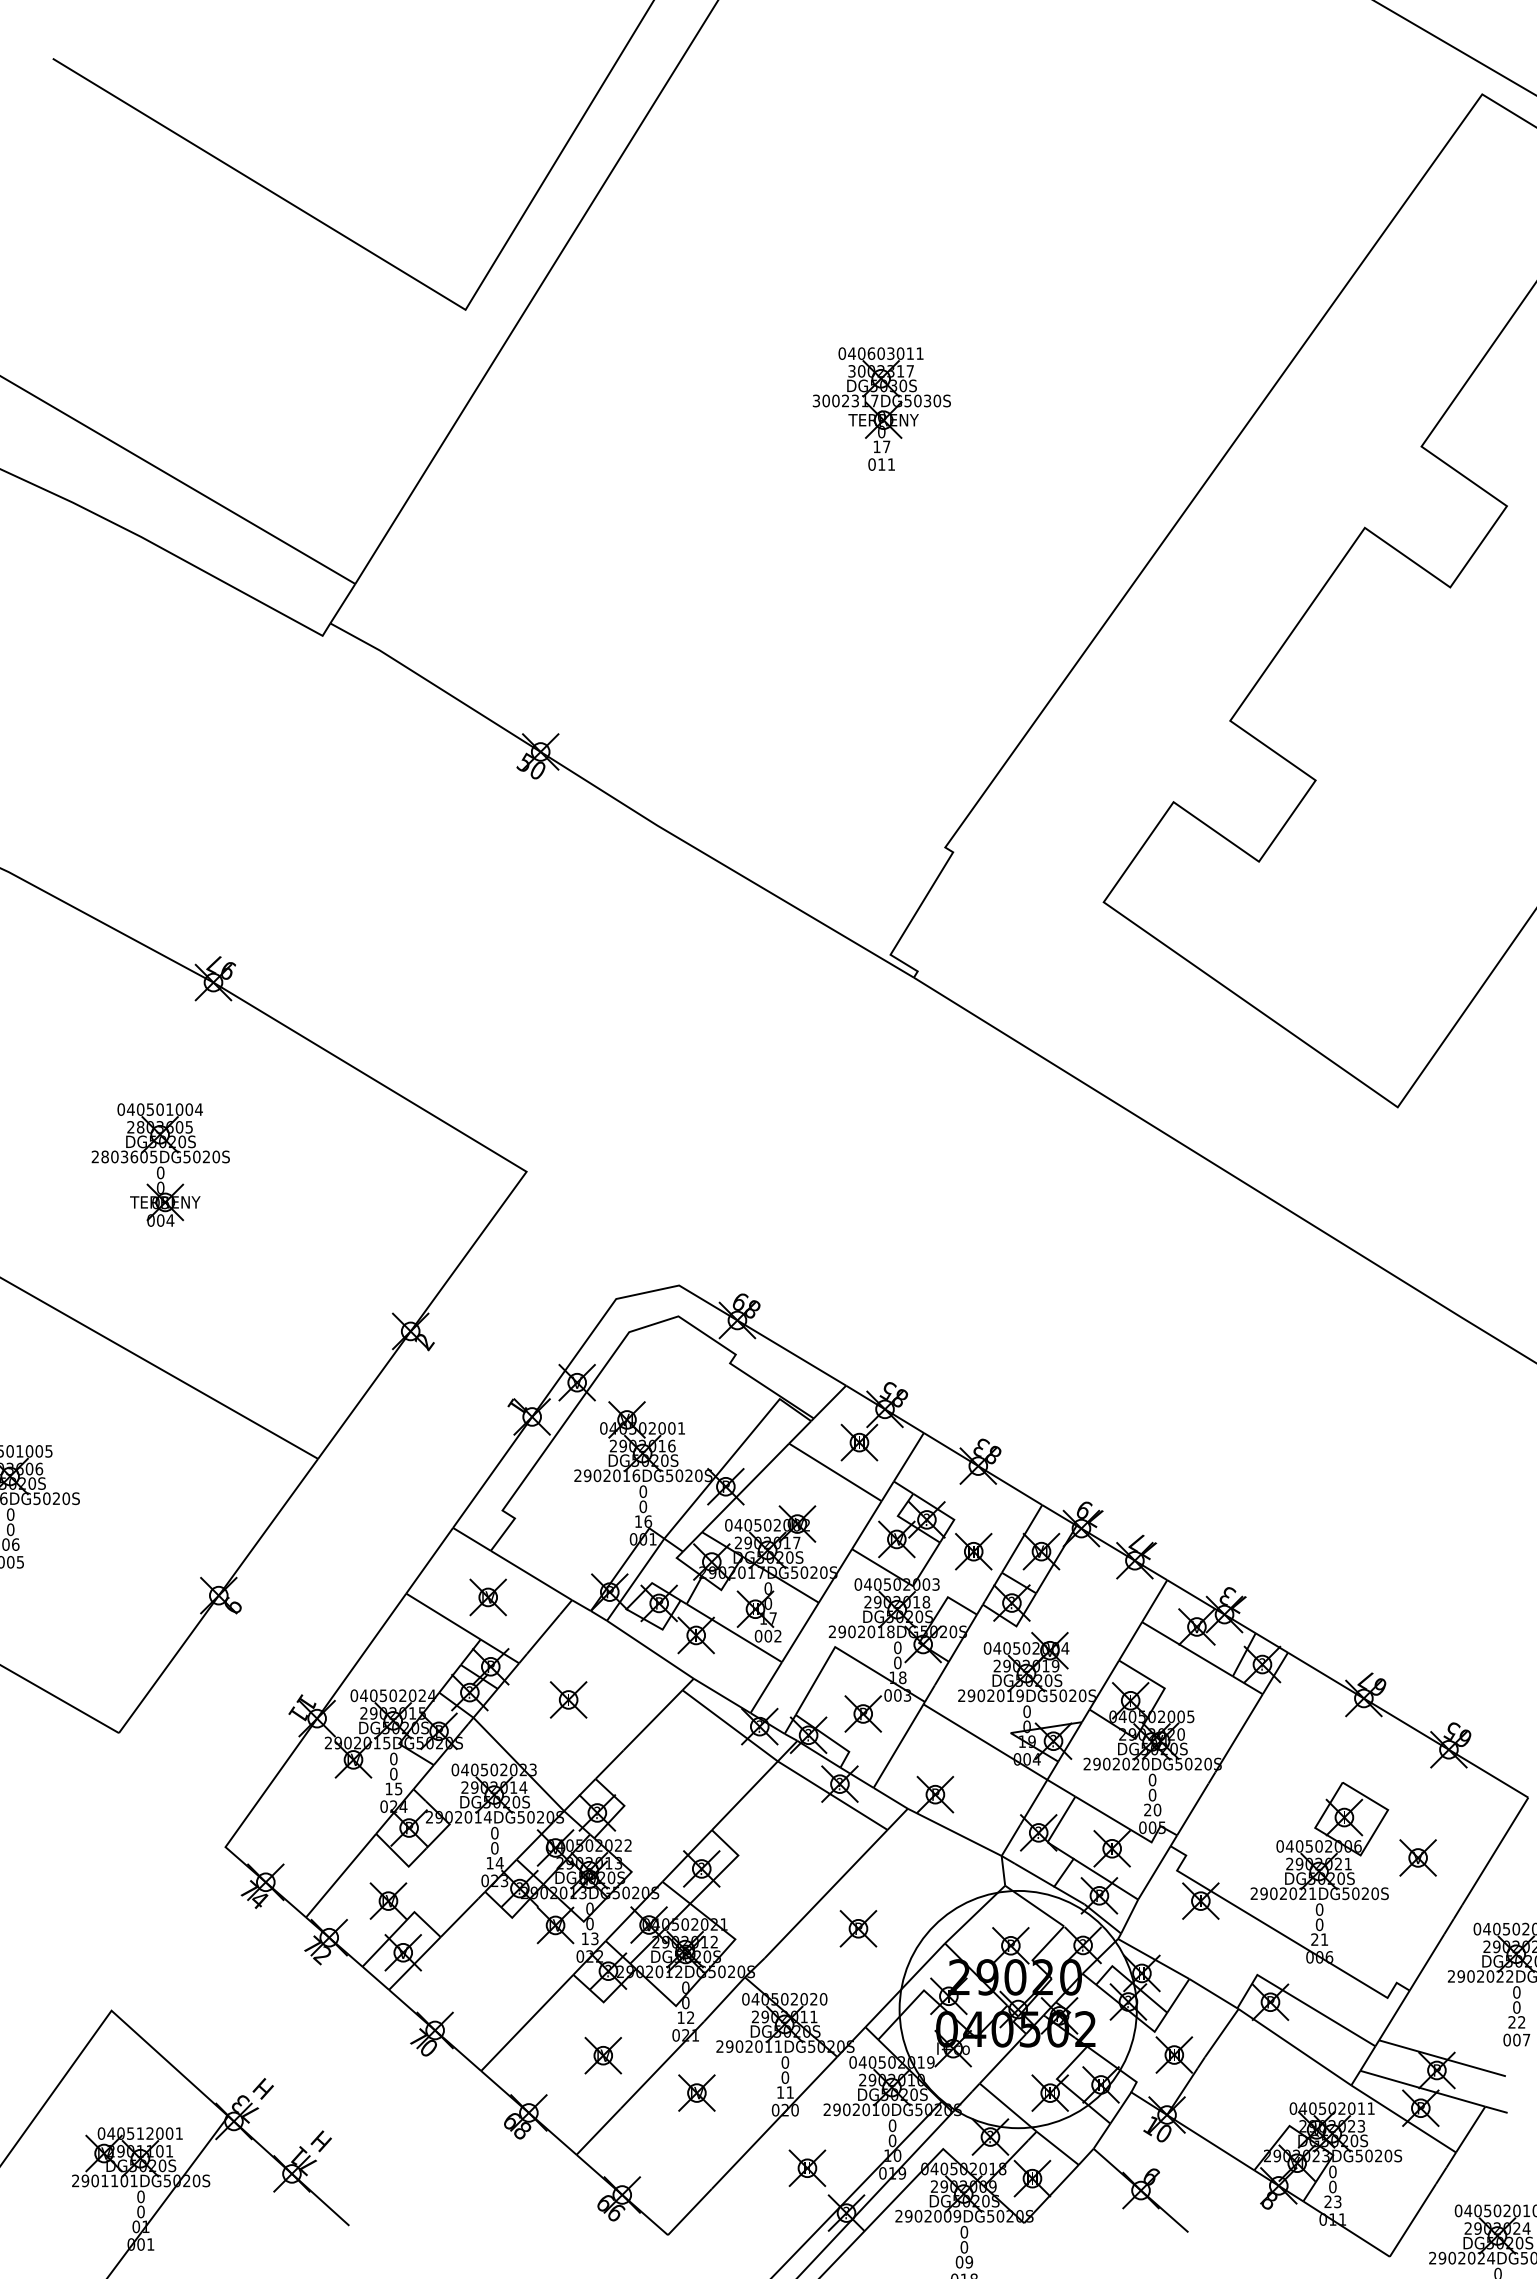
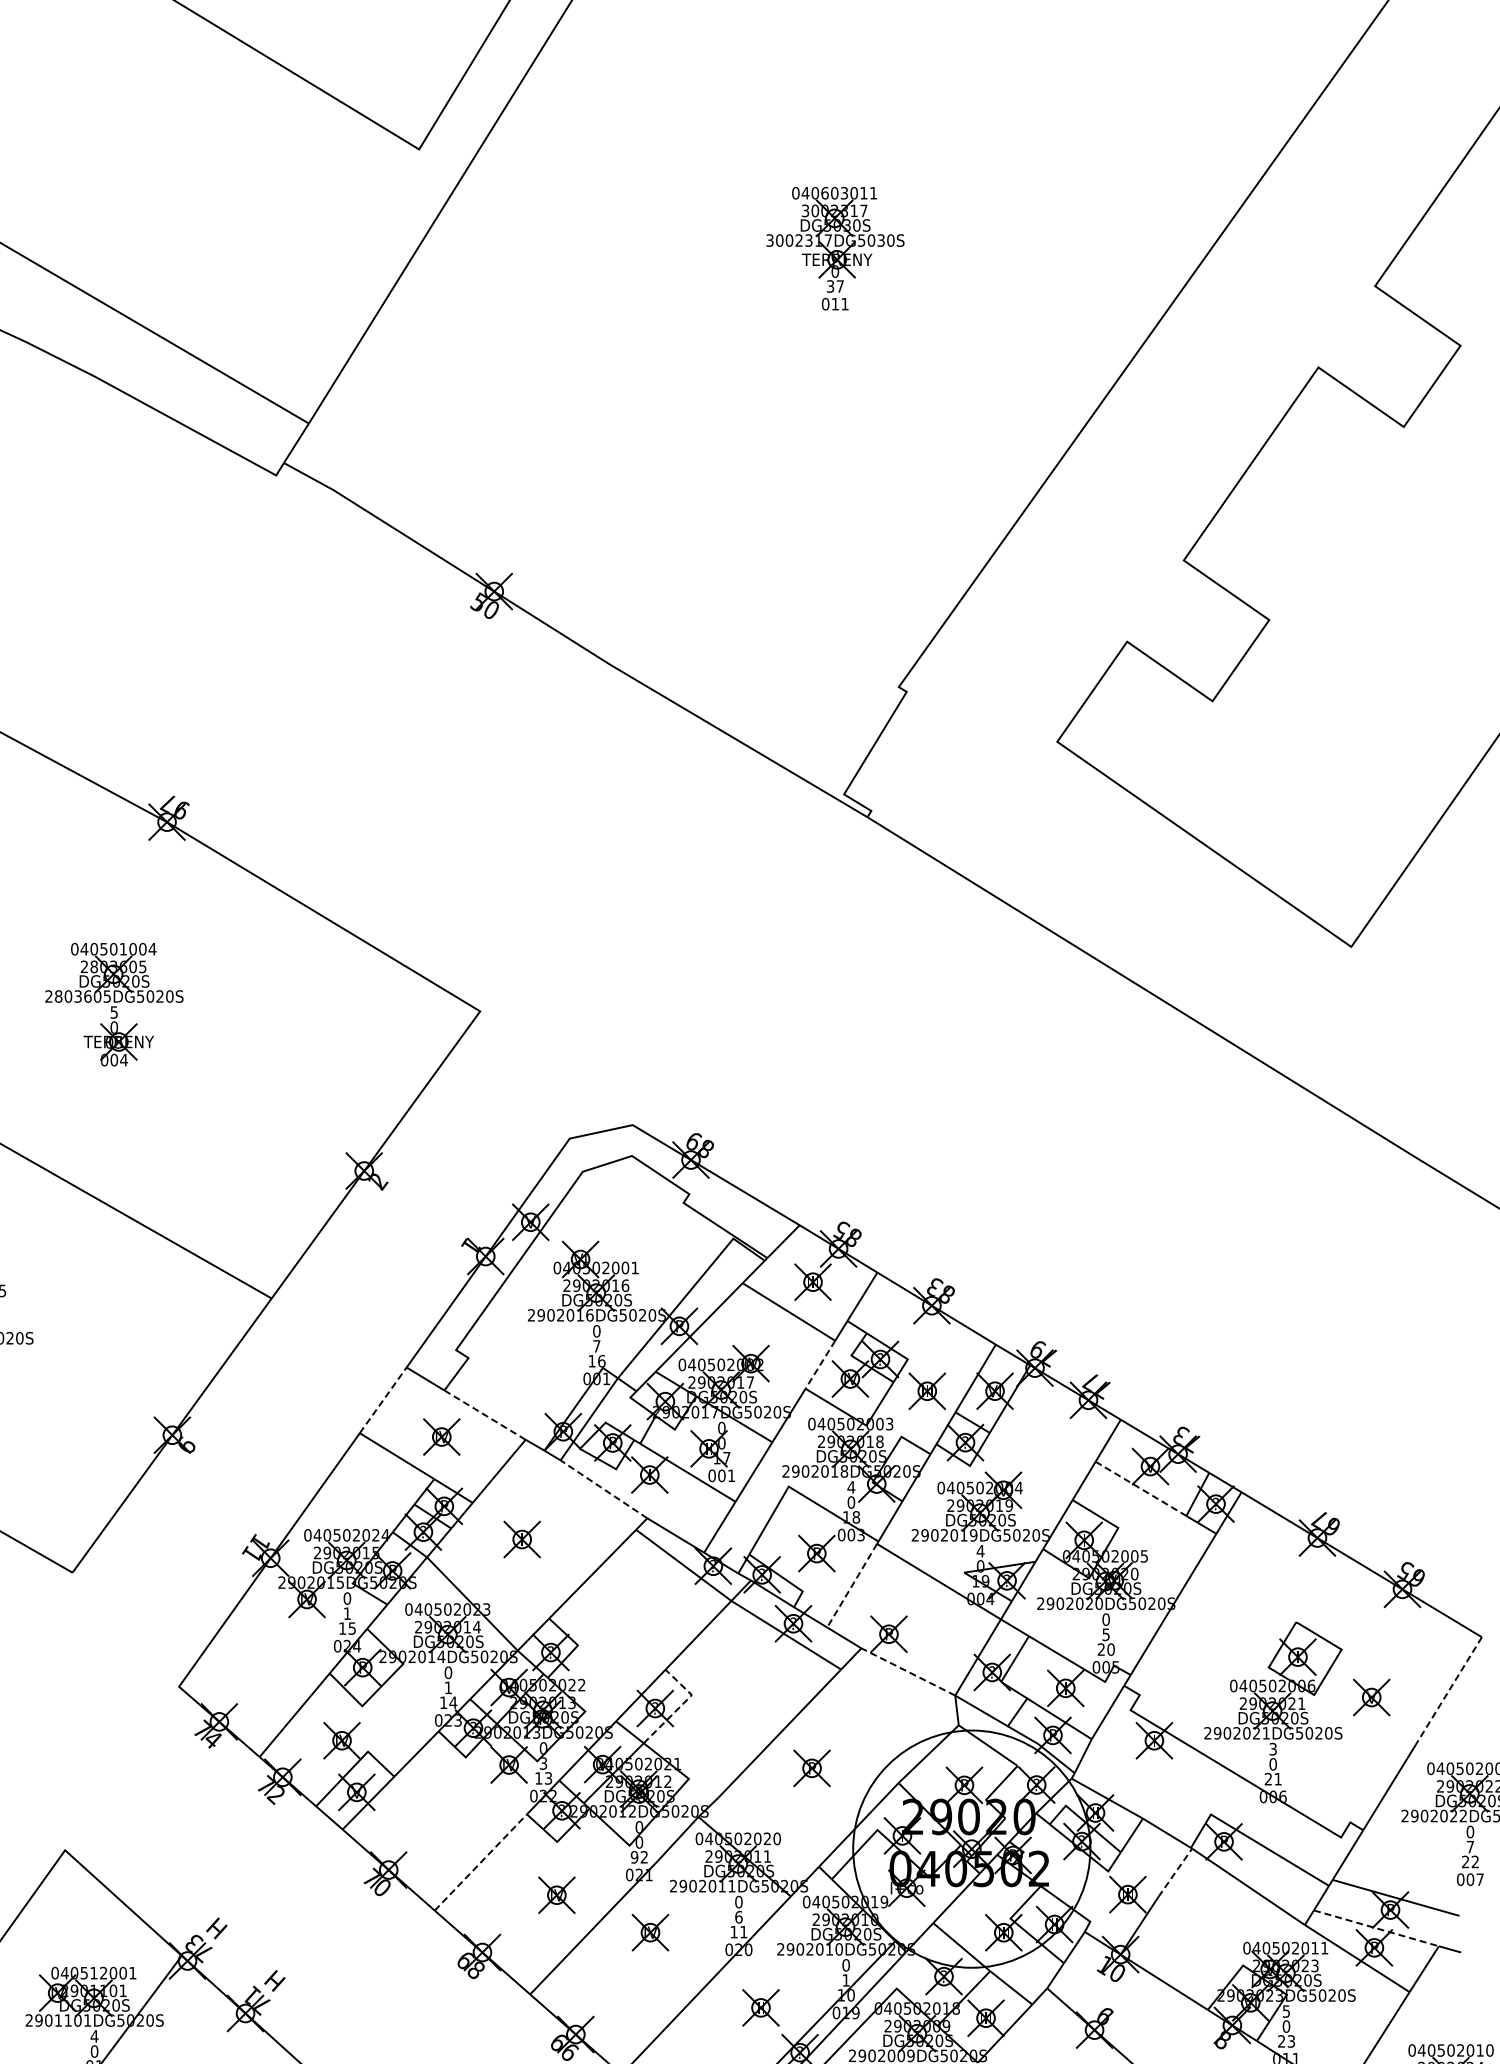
text: (876, 446) -> (830, 286), 17 -> 37
text: (160, 1172) -> (114, 1012), 0 -> 5
text: (643, 1506) -> (597, 1346), 0 -> 7
line: (866, 1525) -> (820, 1365), solid -> dashed
line: (429, 1560) -> (383, 1400), solid -> dashed
line: (531, 1575) -> (485, 1415), solid -> dashed
text: (777, 1635) -> (731, 1475), 002 -> 001
text: (897, 1647) -> (851, 1487), 0 -> 4
line: (650, 1649) -> (604, 1489), solid -> dashed
line: (1187, 1649) -> (1141, 1489), solid -> dashed
text: (1027, 1711) -> (981, 1551), 0 -> 4
line: (898, 1746) -> (852, 1586), solid -> dashed
text: (393, 1773) -> (347, 1613), 0 -> 1
text: (1152, 1794) -> (1106, 1634), 0 -> 5
line: (954, 1832) -> (908, 1672), solid -> dashed
text: (494, 1848) -> (448, 1688), 0 -> 1
line: (1495, 1851) -> (1449, 1691), solid -> dashed
line: (727, 1865) -> (681, 1705), solid -> dashed
text: (1319, 1909) -> (1273, 1749), 0 -> 3
text: (589, 1924) -> (543, 1764), 0 -> 3
text: (1516, 2007) -> (1470, 1847), 0 -> 7
text: (680, 2017) -> (634, 1857), 12 -> 92
line: (527, 2022) -> (481, 1862), solid -> dashed
line: (1222, 2032) -> (1176, 1872), solid -> dashed
text: (785, 2077) -> (739, 1917), 0 -> 6
line: (1422, 2088) -> (1376, 1928), solid -> dashed
text: (892, 2140) -> (846, 1980), 0 -> 1
text: (1332, 2171) -> (1286, 2011), 0 -> 5
text: (140, 2196) -> (94, 2036), 0 -> 4

